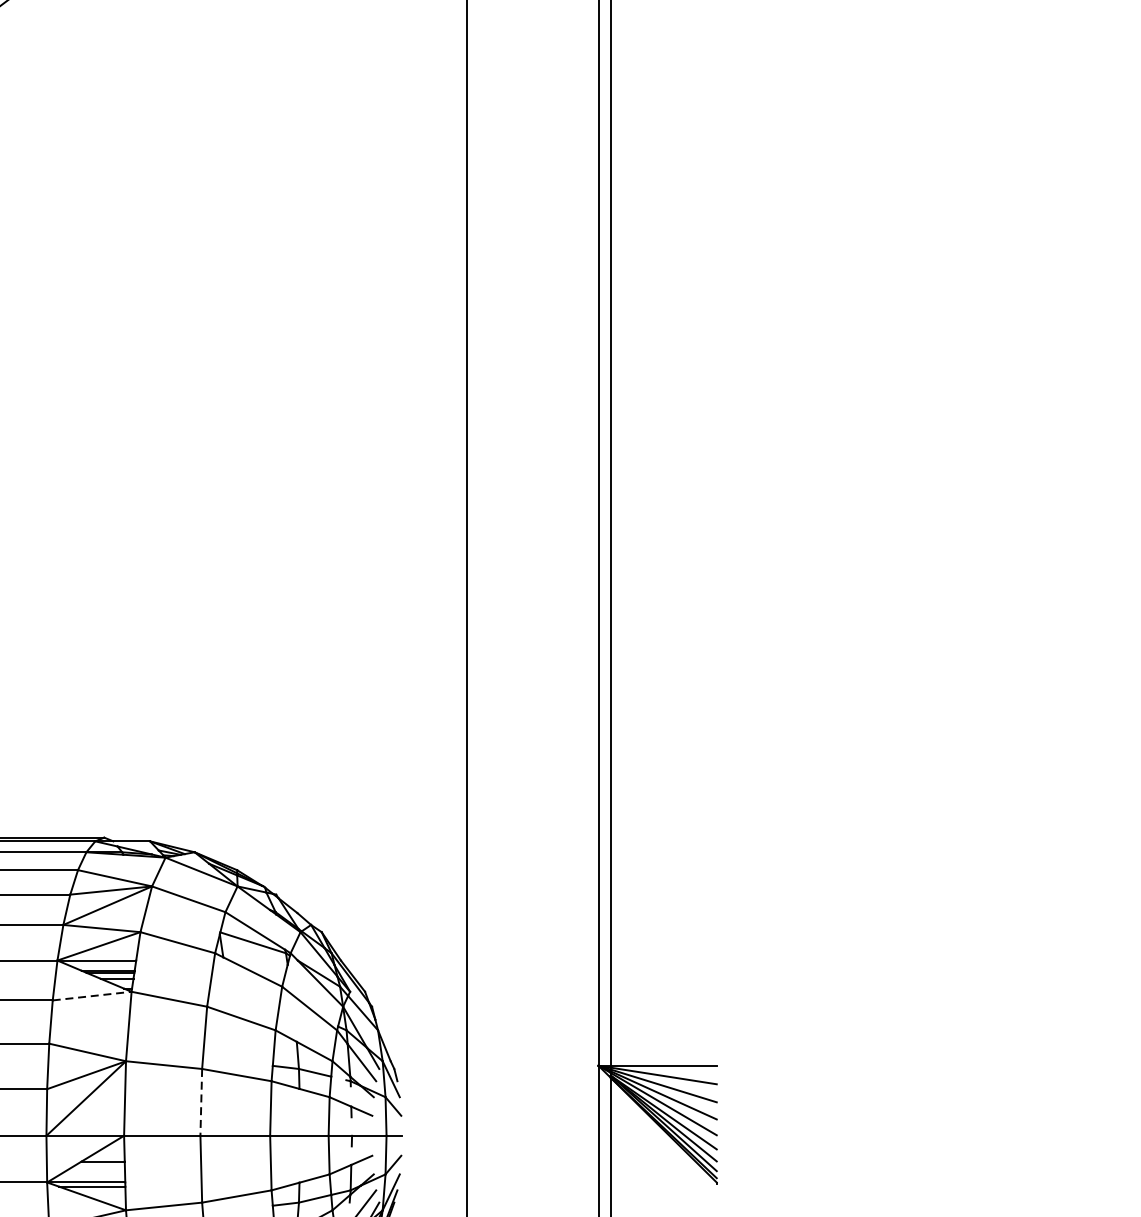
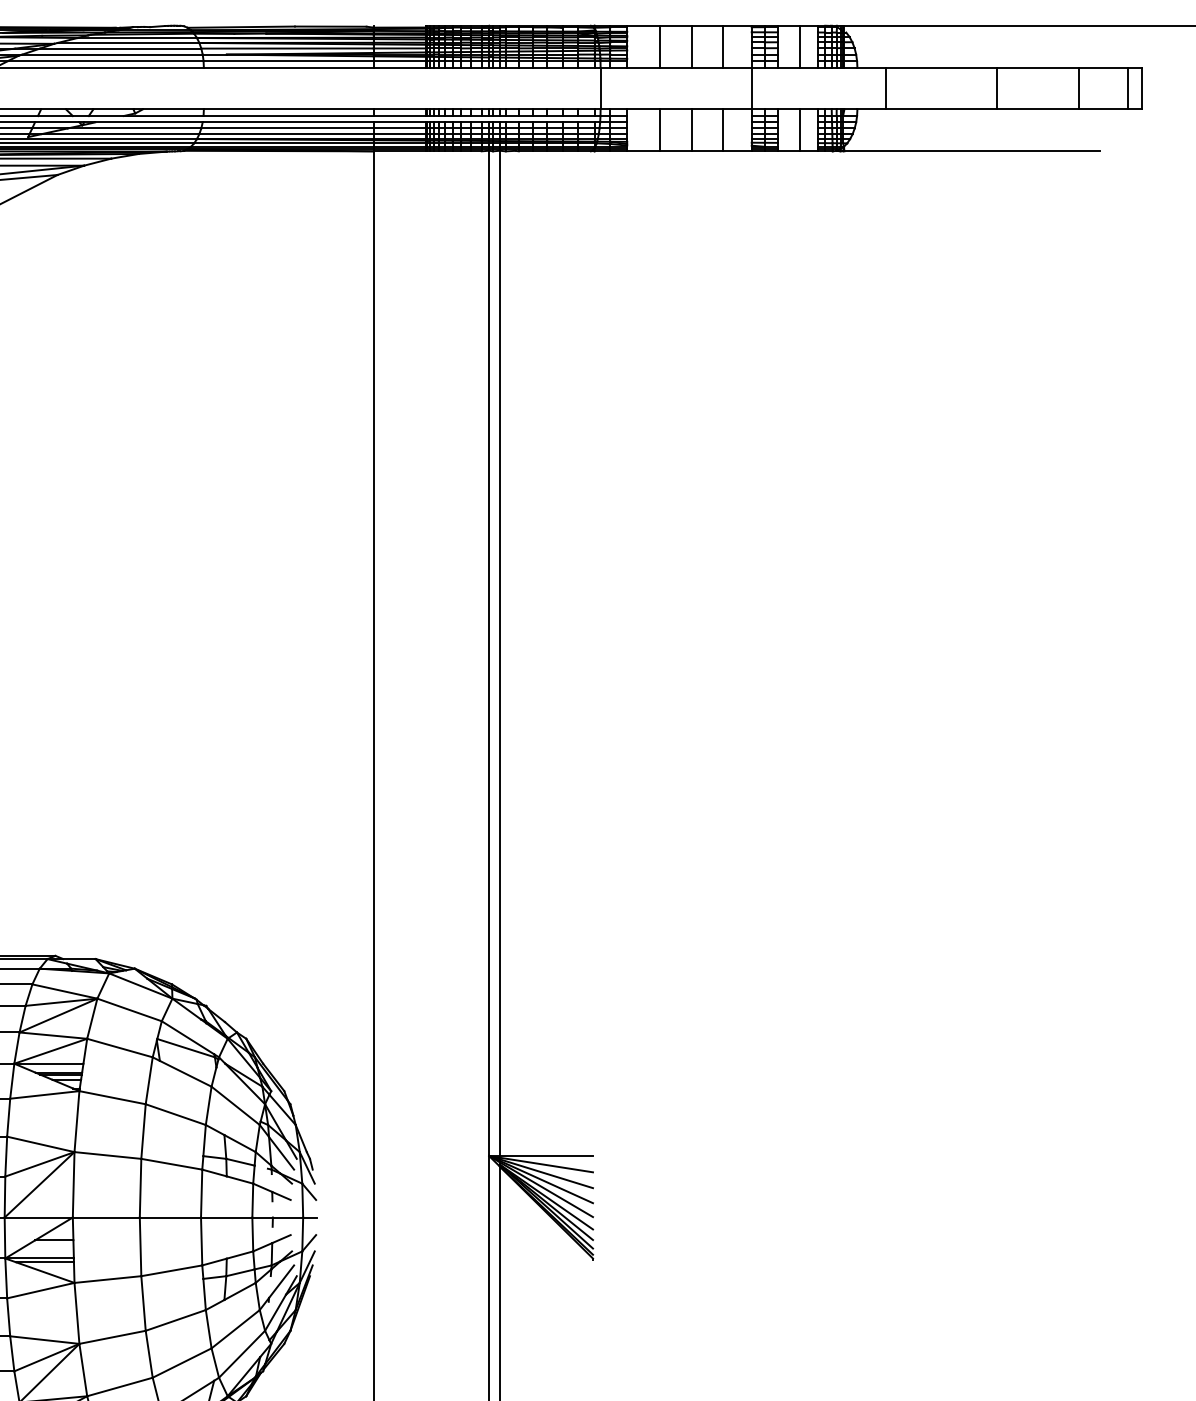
line: (91, 995) -> (44, 1094), dashed -> solid
line: (201, 1102) -> (140, 1188), dashed -> solid

